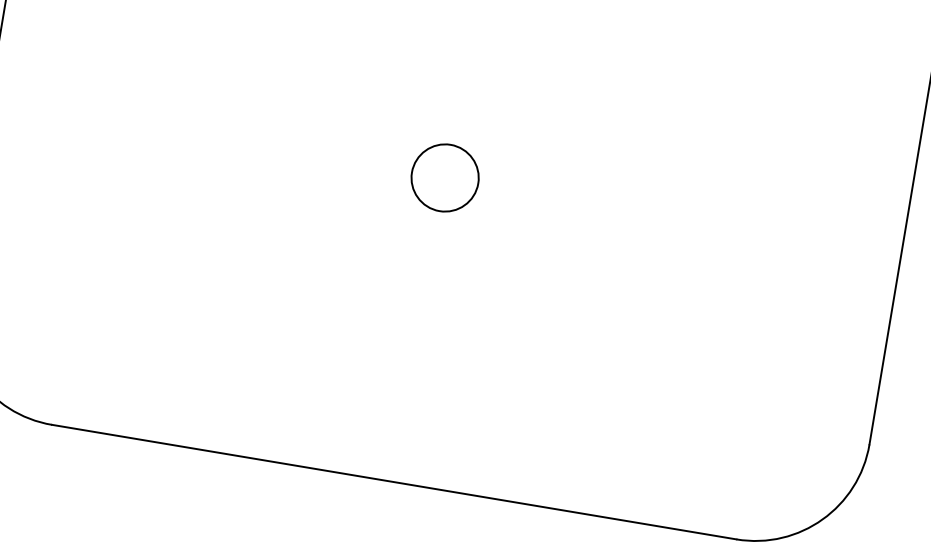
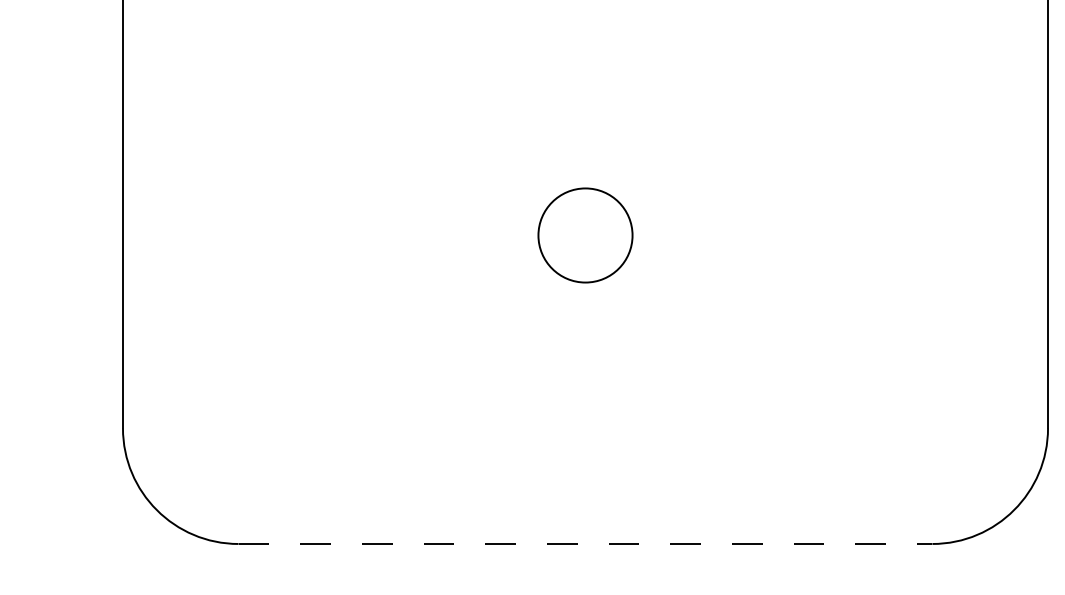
circle: (445, 177) -> (585, 235), size x1.4
line: (394, 481) -> (585, 543), solid -> dashed

